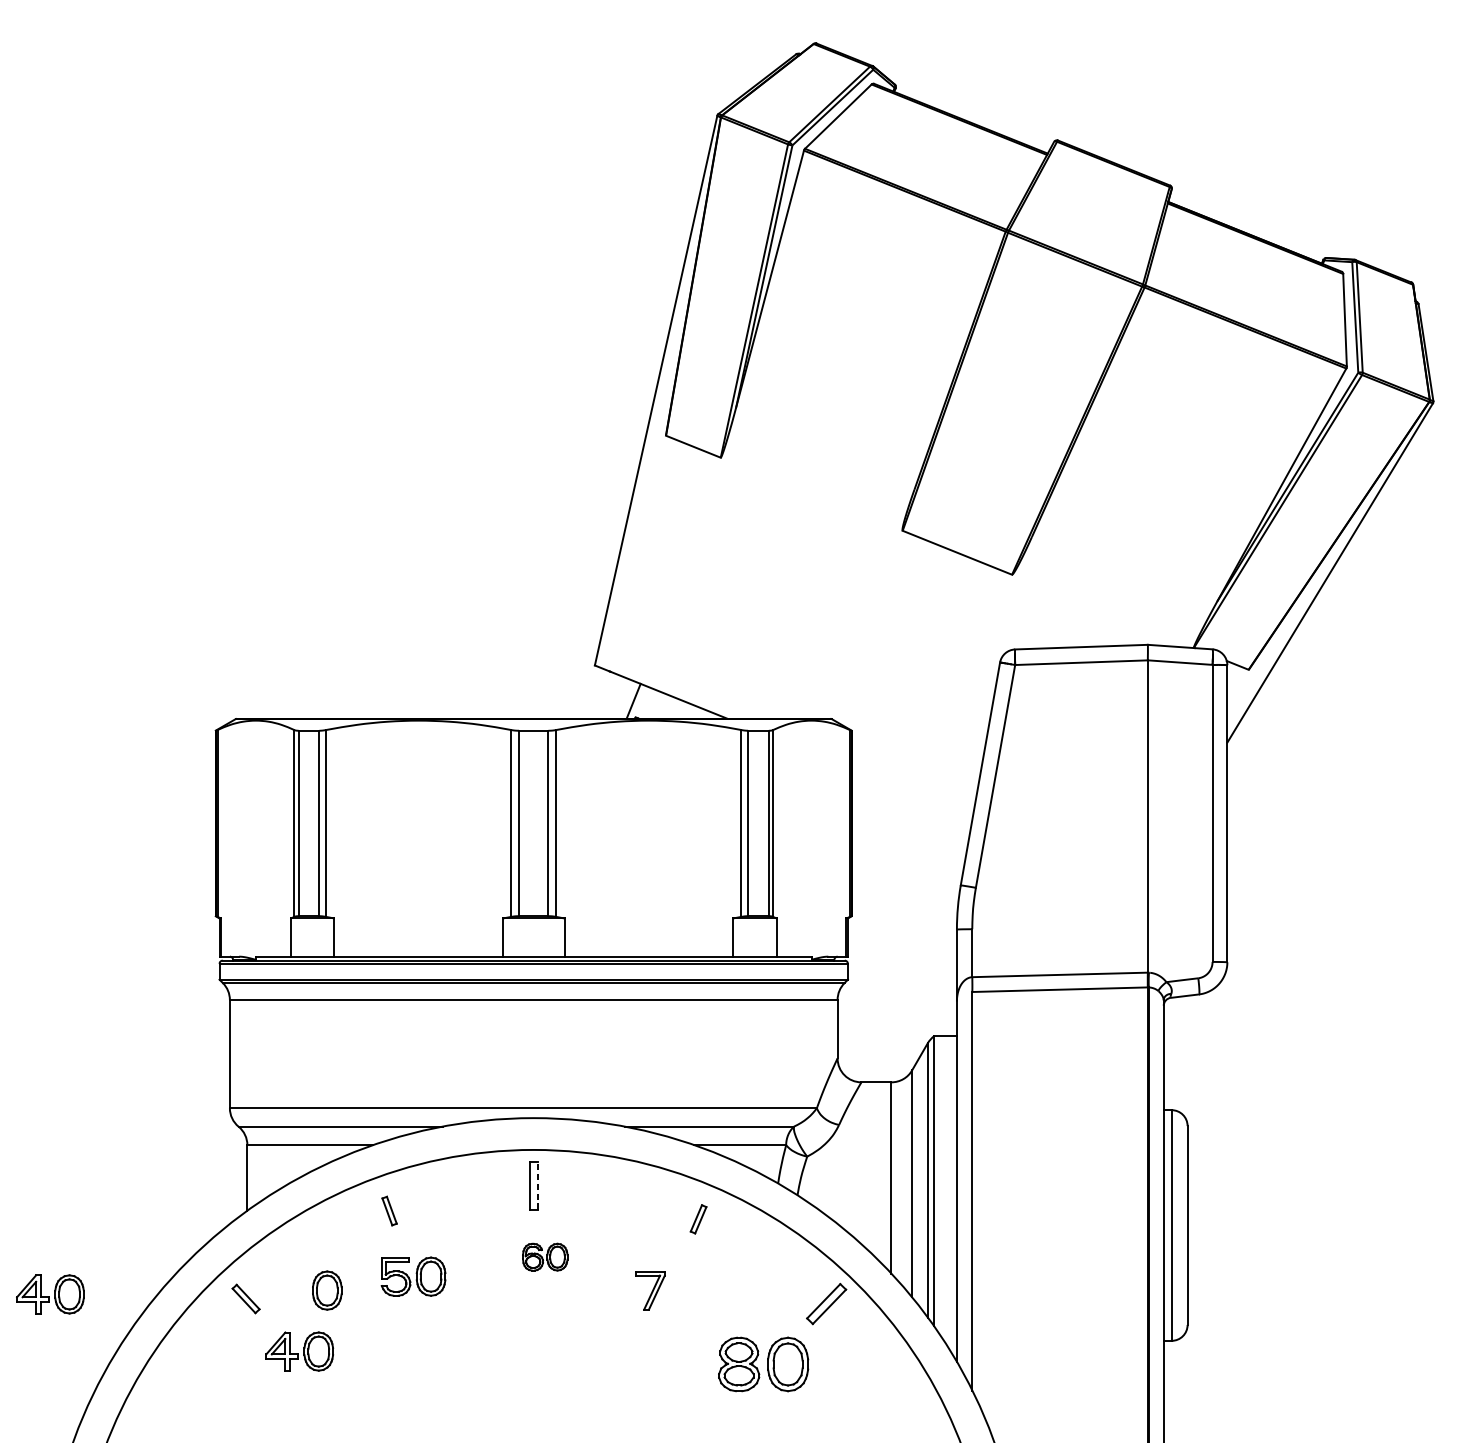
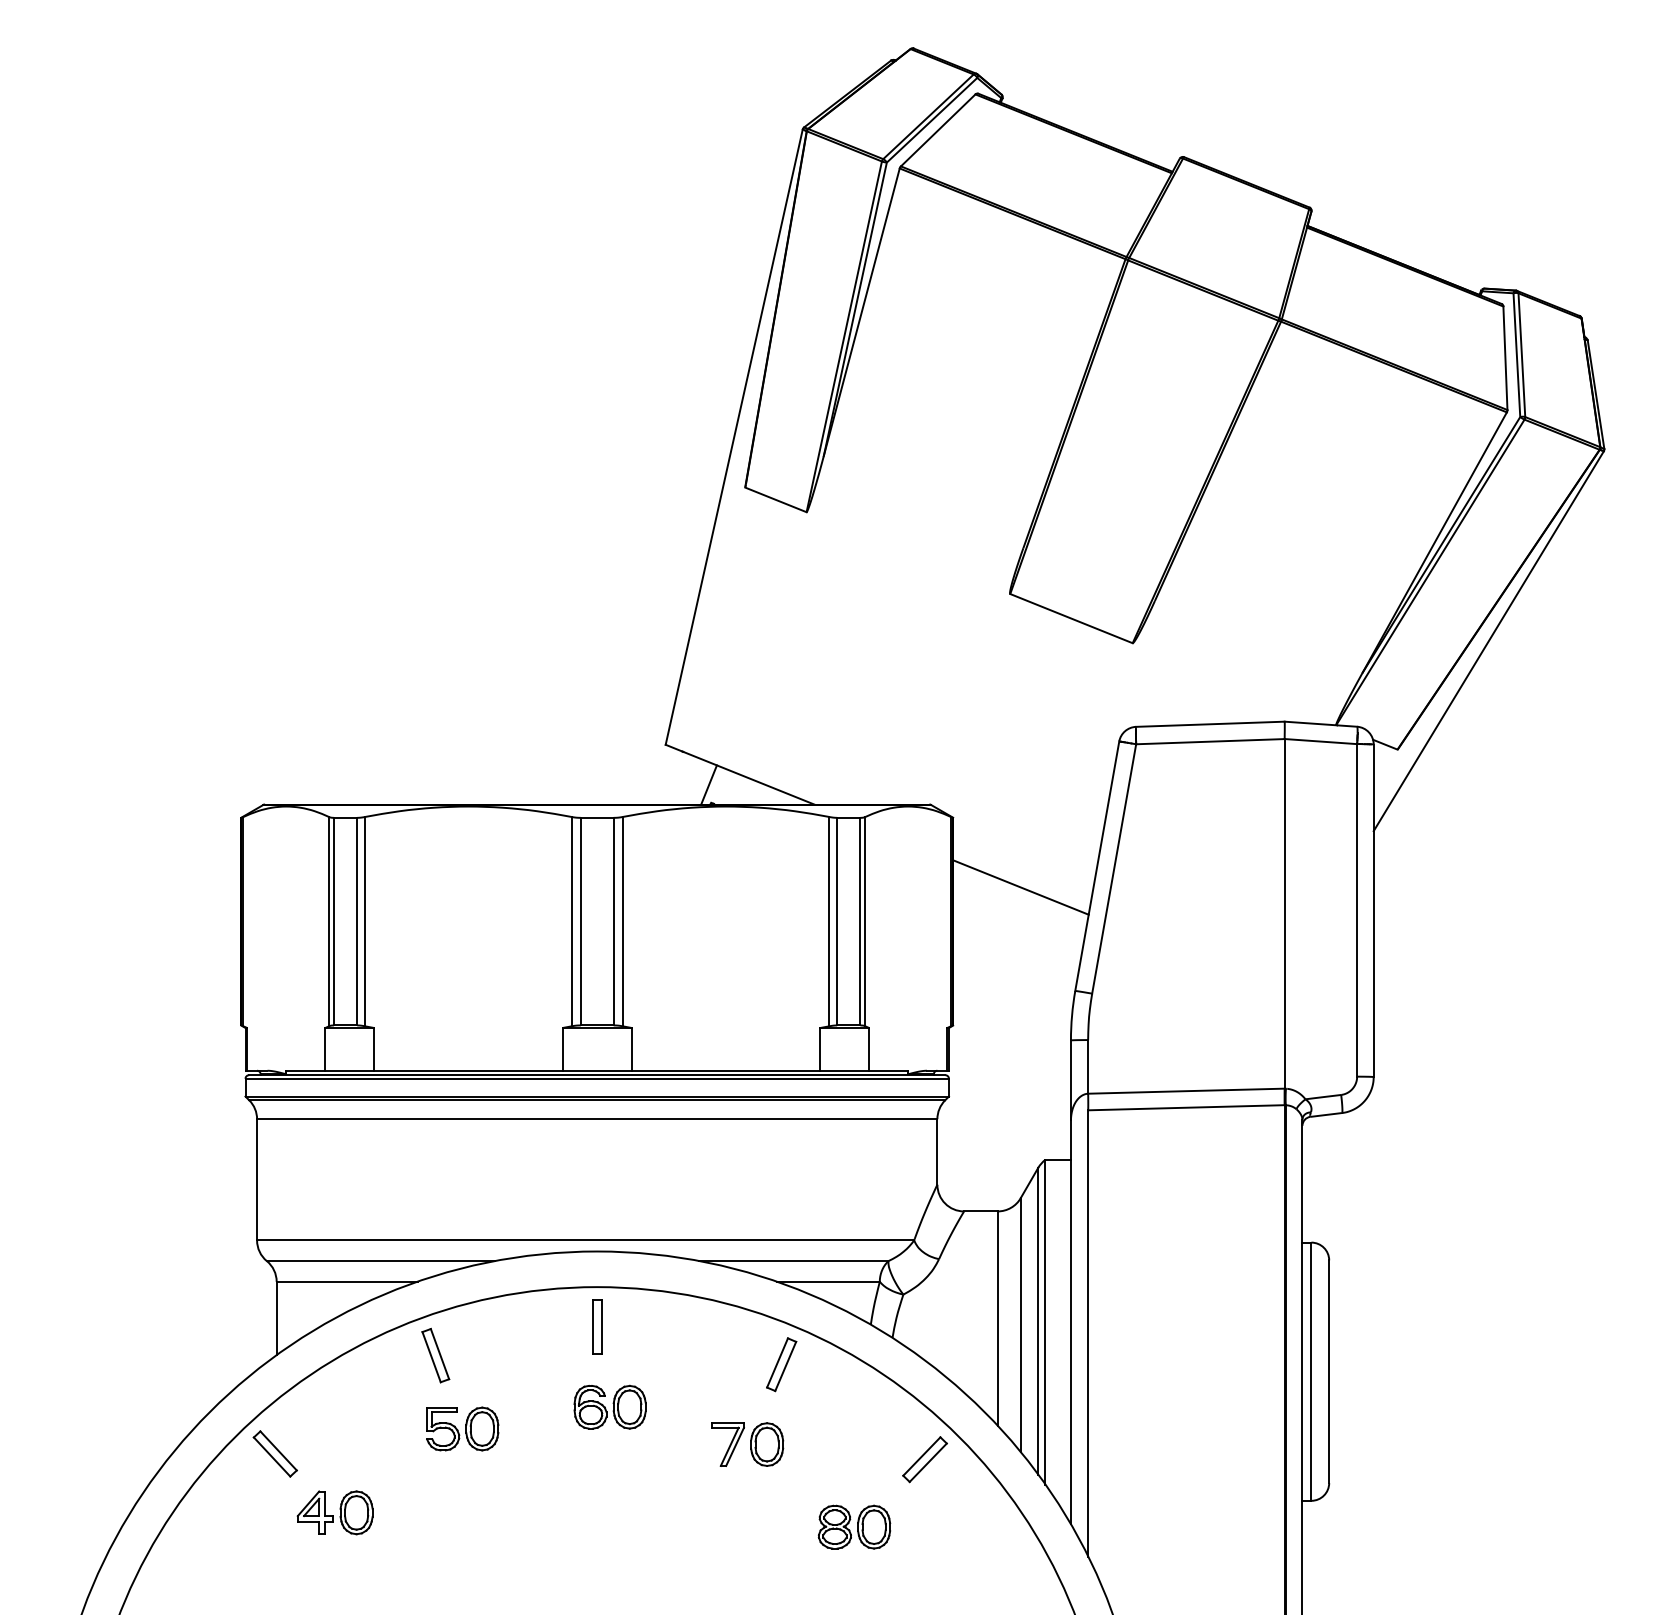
line: (911, 792) -> (1020, 887), added
line: (537, 1186) -> (601, 1327), dashed -> solid
part: (389, 1211) -> (435, 1355), size x1.67
part: (698, 1219) -> (781, 1364), size x1.67
part: (544, 1256) -> (609, 1406), size x1.43
part: (327, 1290) -> (767, 1444), moved
part: (49, 1294) -> (55, 1448), removed
part: (245, 1298) -> (274, 1453), size x1.43
part: (763, 1363) -> (854, 1526), size x0.71

